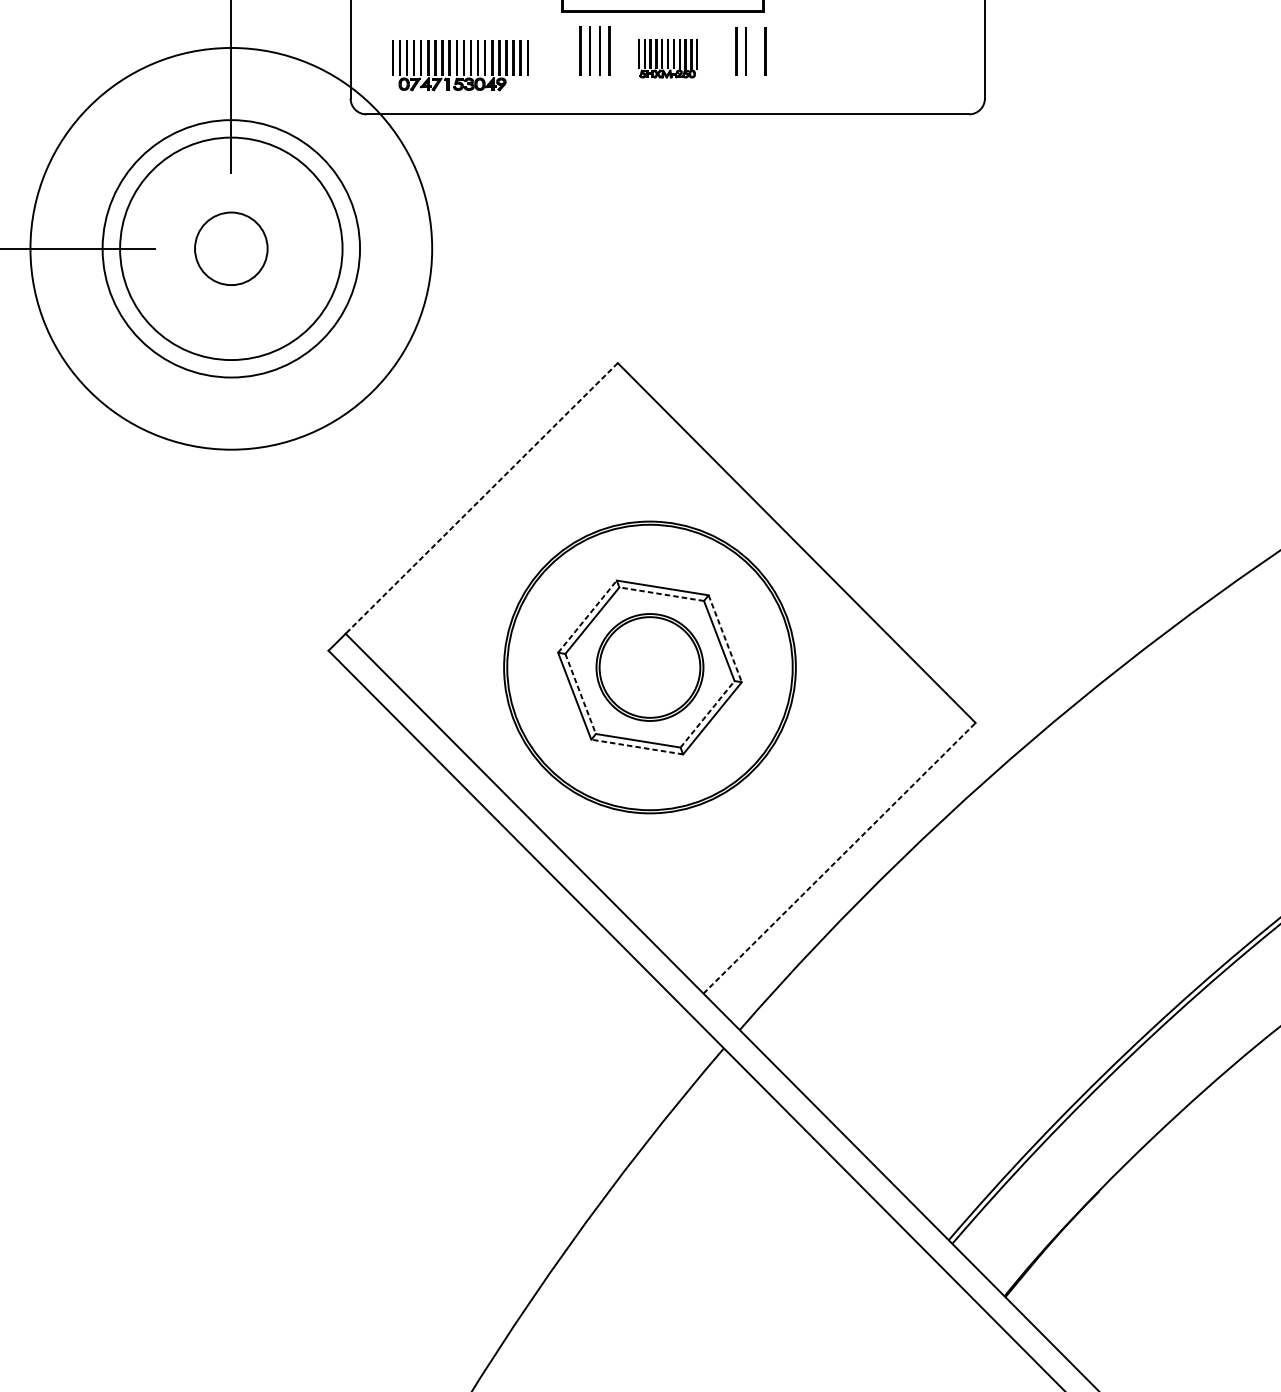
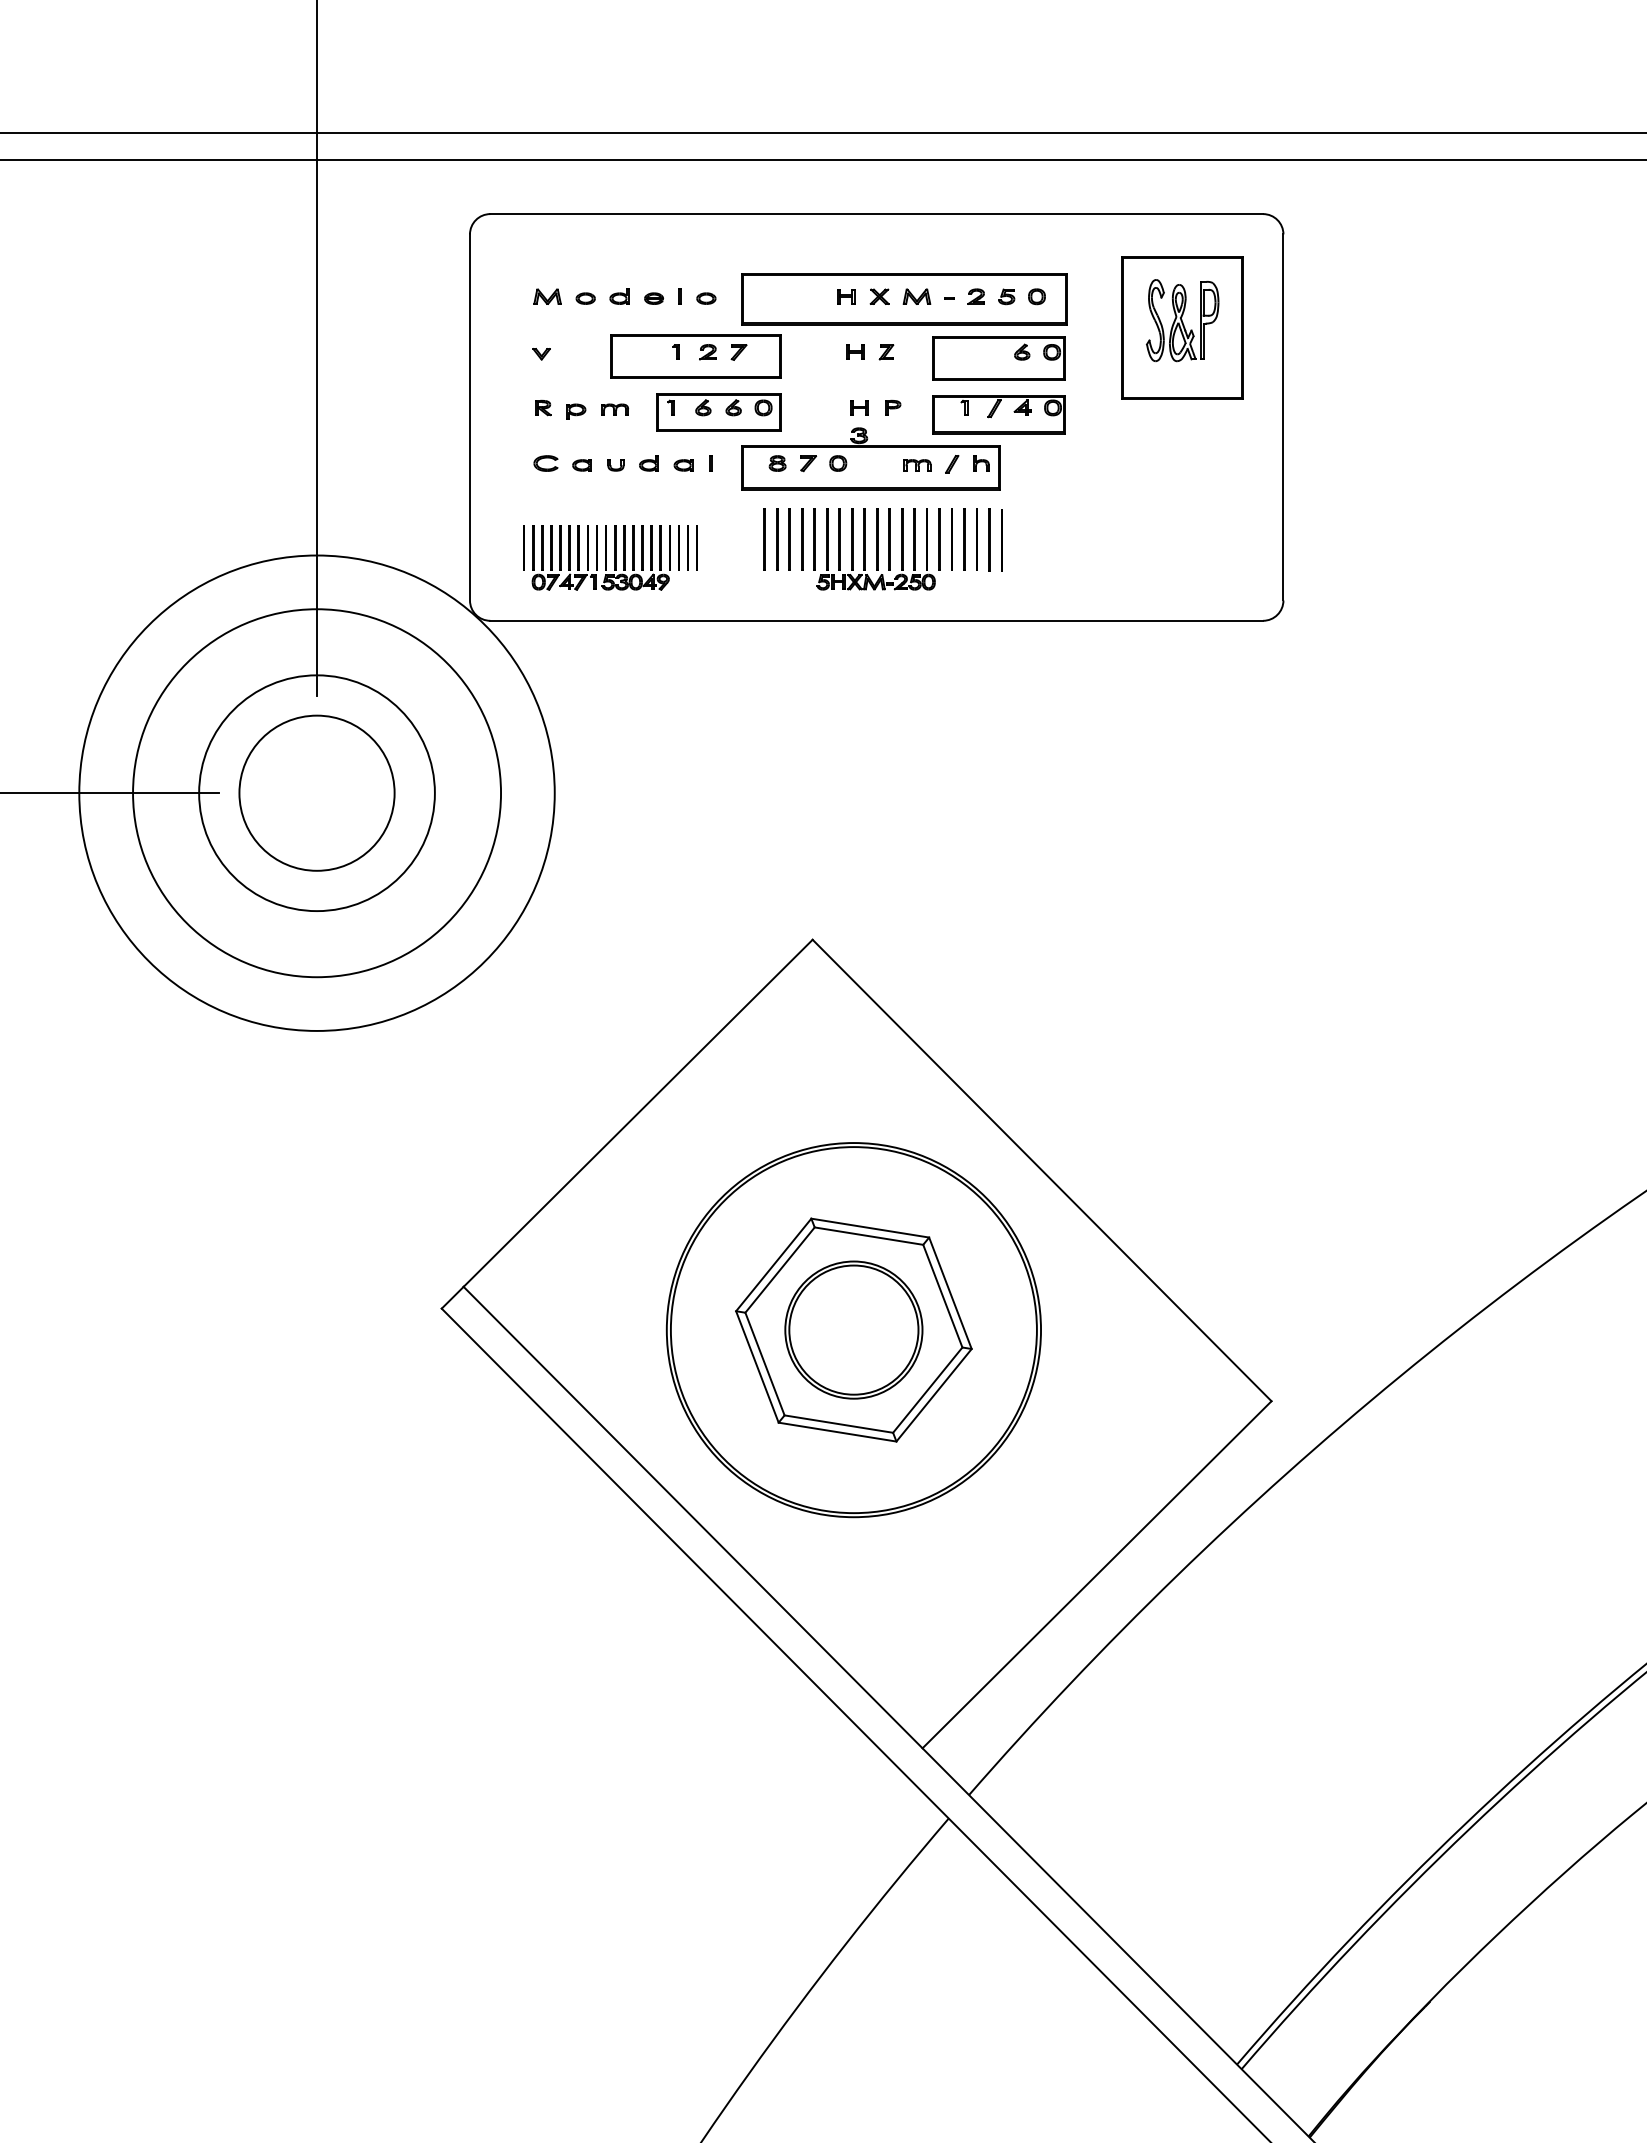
line: (726, 50) -> (951, 539), added
line: (755, 50) -> (989, 539), added
part: (667, 58) -> (876, 549), size x1.67
circle: (230, 248) -> (316, 792), size x1.67
circle: (230, 248) -> (316, 792), size x1.67
circle: (230, 249) -> (316, 793), size x0.71
circle: (231, 249) -> (317, 793), size x0.71
line: (481, 498) -> (637, 1113), dashed -> solid
line: (661, 594) -> (868, 1236), dashed -> solid
line: (587, 616) -> (773, 1264), dashed -> solid
line: (725, 638) -> (950, 1293), dashed -> solid
line: (580, 694) -> (764, 1364), dashed -> solid
line: (707, 714) -> (927, 1390), dashed -> solid
line: (637, 747) -> (837, 1432), dashed -> solid
line: (839, 858) -> (1097, 1574), dashed -> solid

